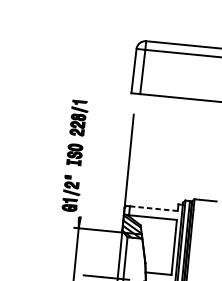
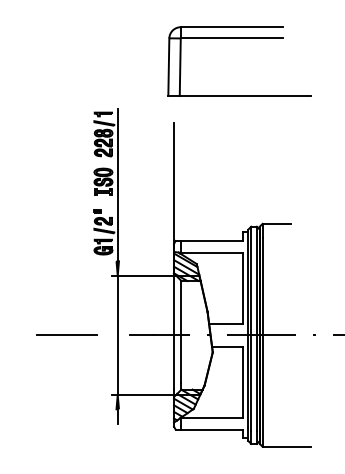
line: (85, 158) -> (117, 185), added
line: (153, 209) -> (211, 241), dashed -> solid
line: (34, 270) -> (66, 335), added

